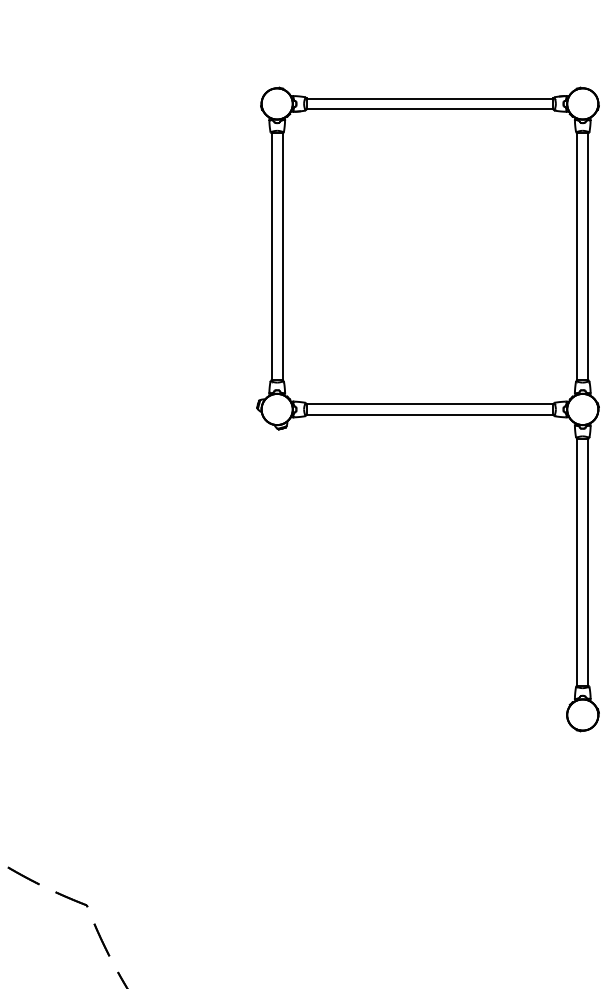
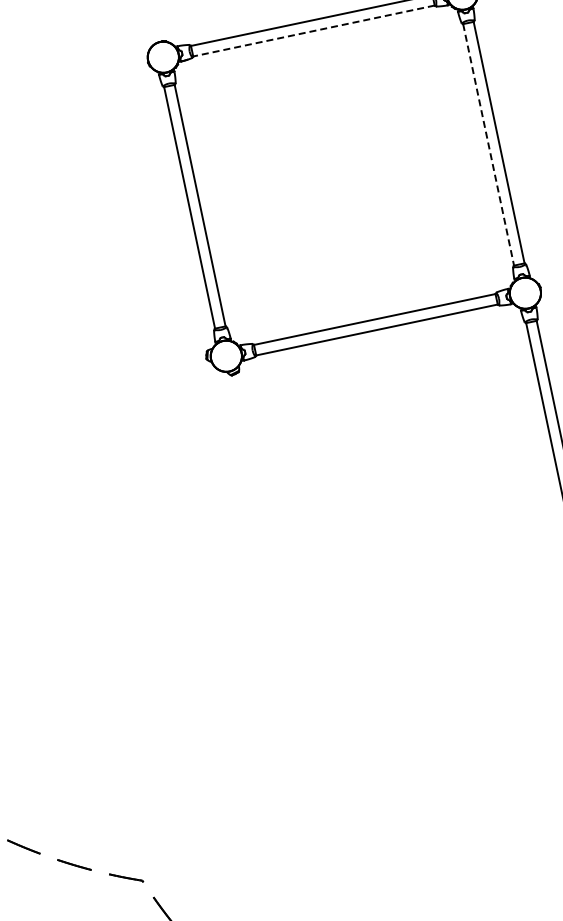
line: (429, 109) -> (313, 31), solid -> dashed
line: (577, 257) -> (488, 145), solid -> dashed

